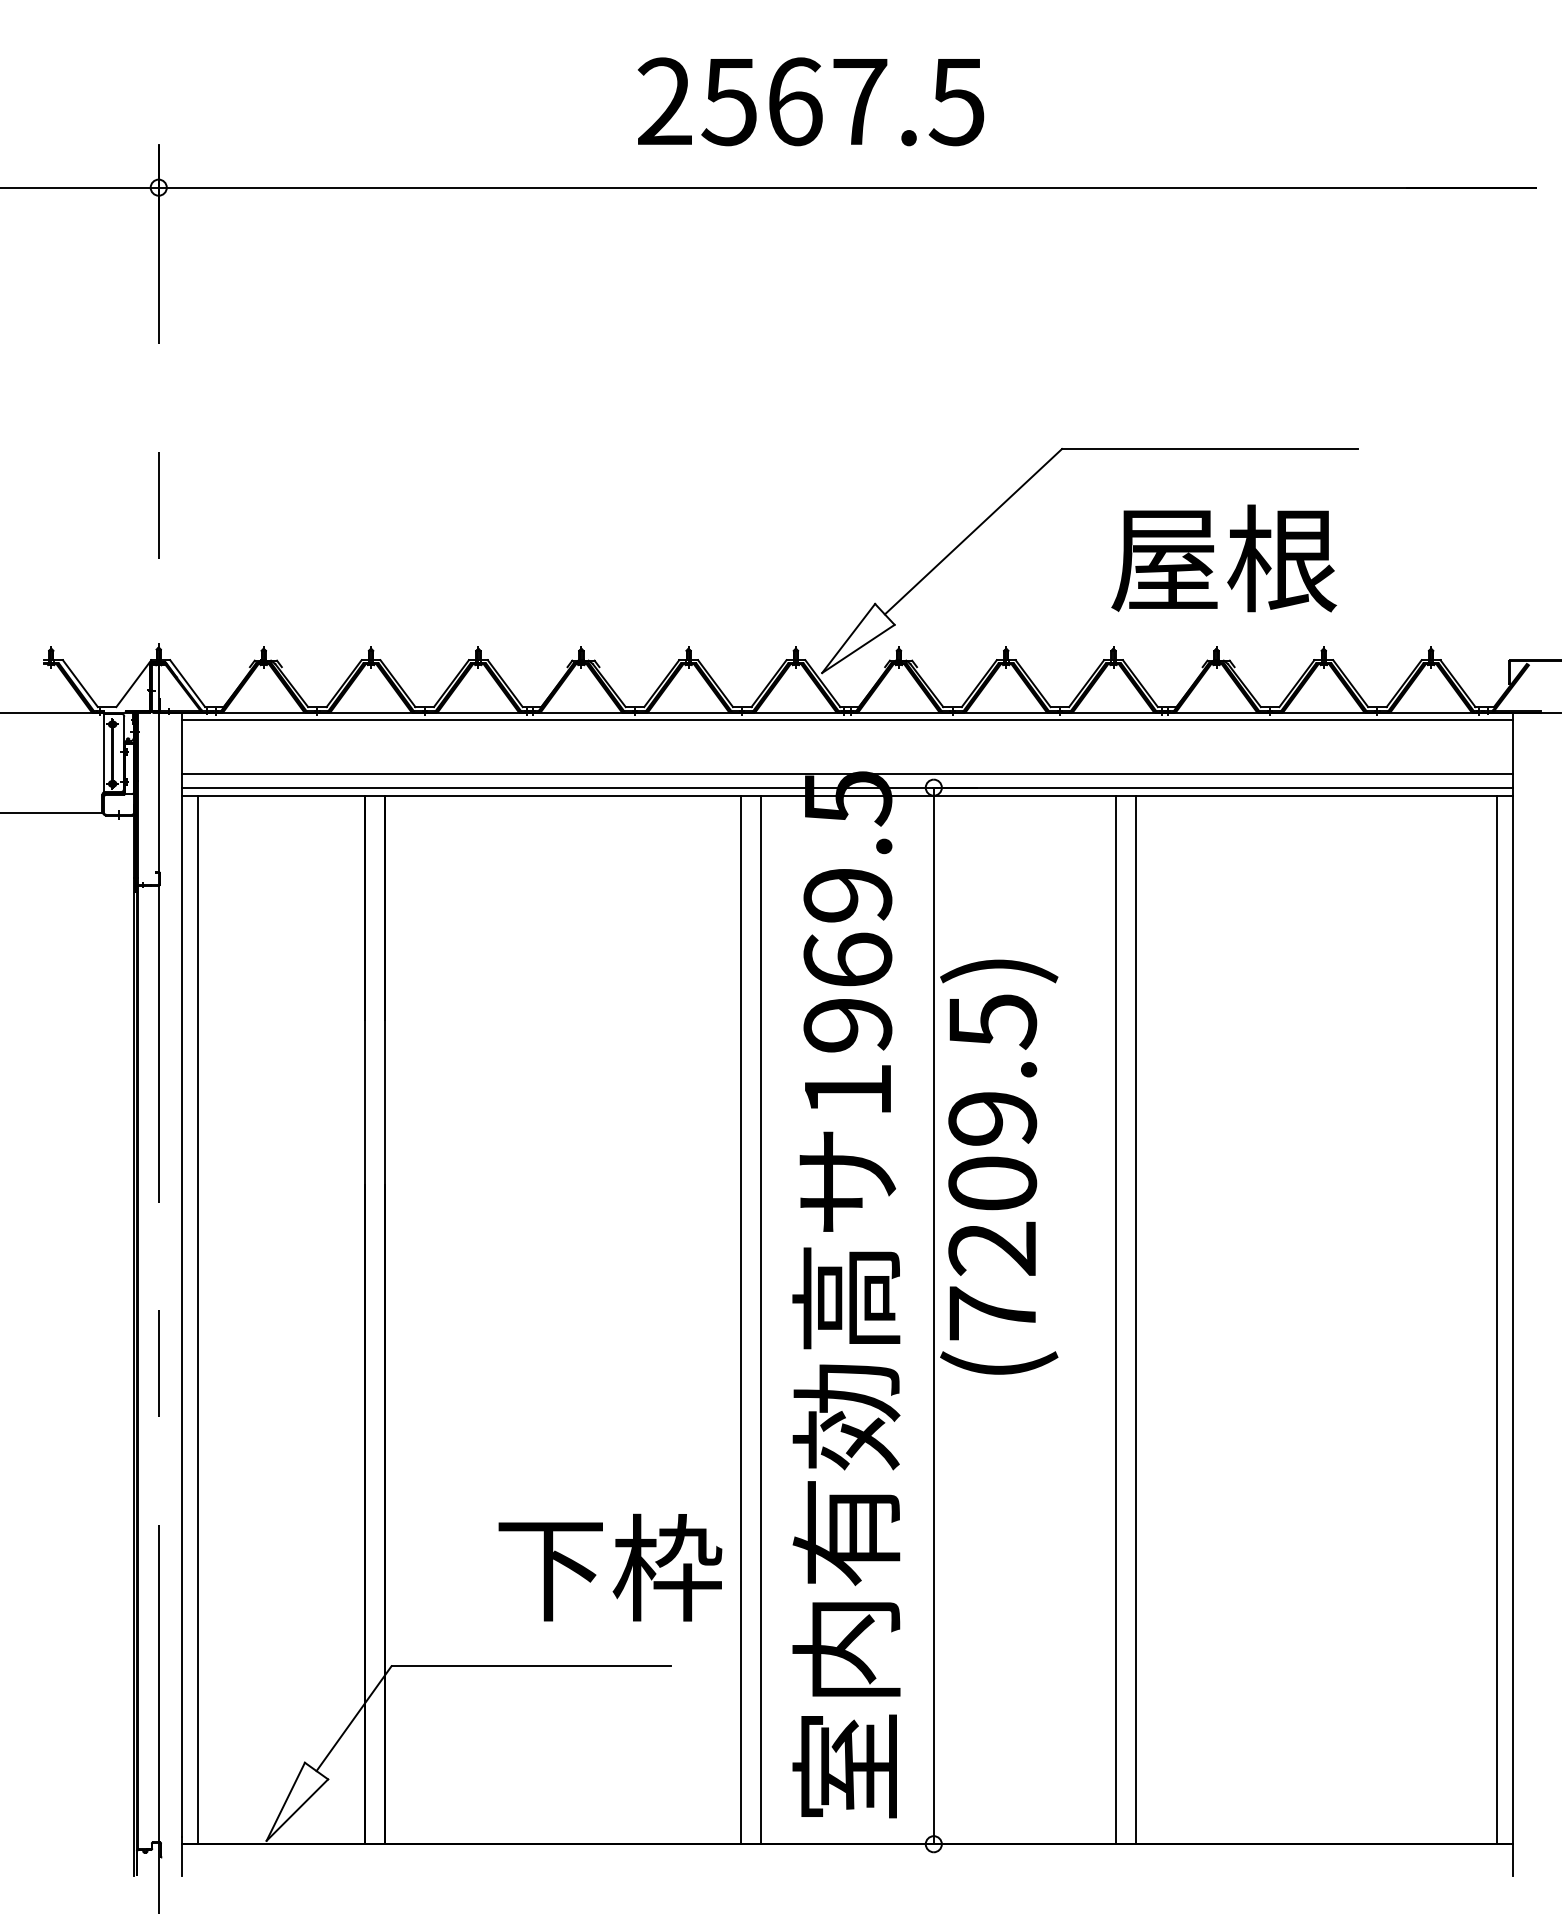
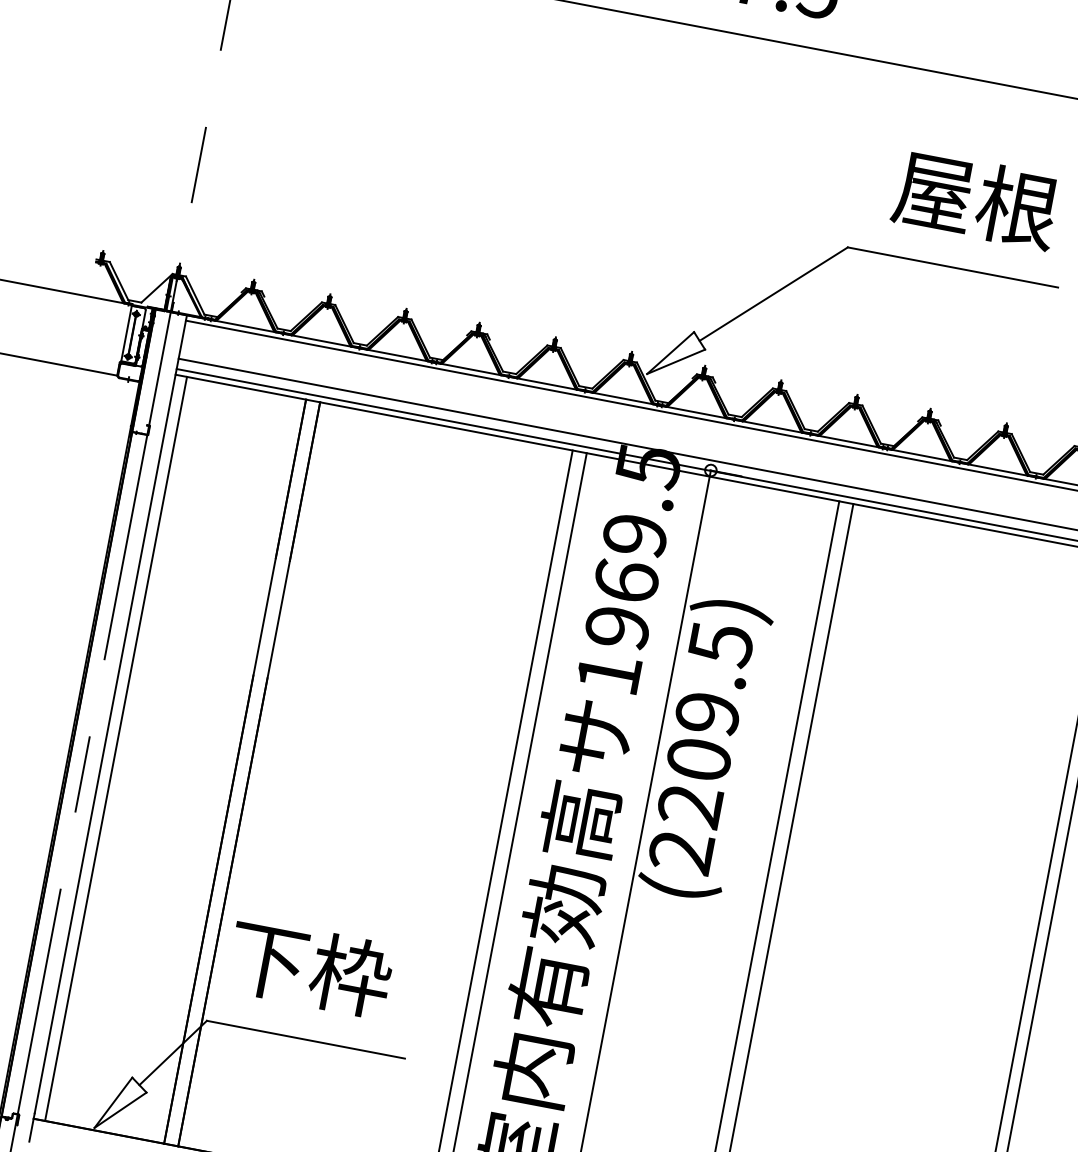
text: (1223, 558) -> (975, 199), moved
text: (991, 1313) -> (680, 851), (7209.5) -> (2209.5)
text: (610, 1567) -> (310, 967), moved

